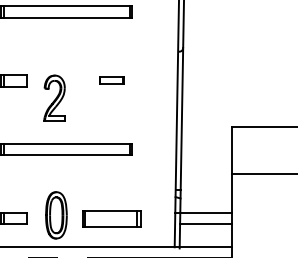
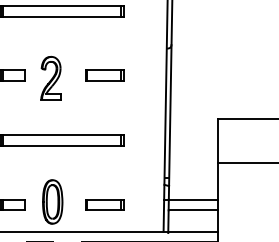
part: (111, 80) -> (104, 75), size x1.67
part: (54, 97) -> (50, 77), moved
part: (111, 218) -> (104, 204), size x0.71

